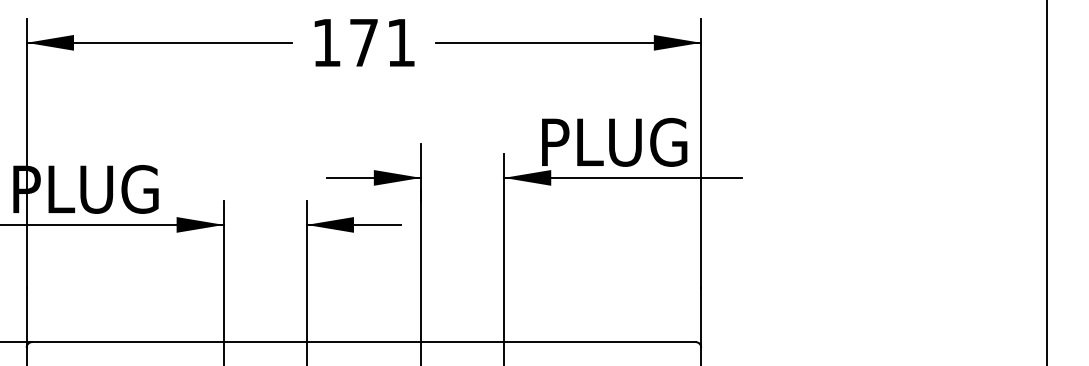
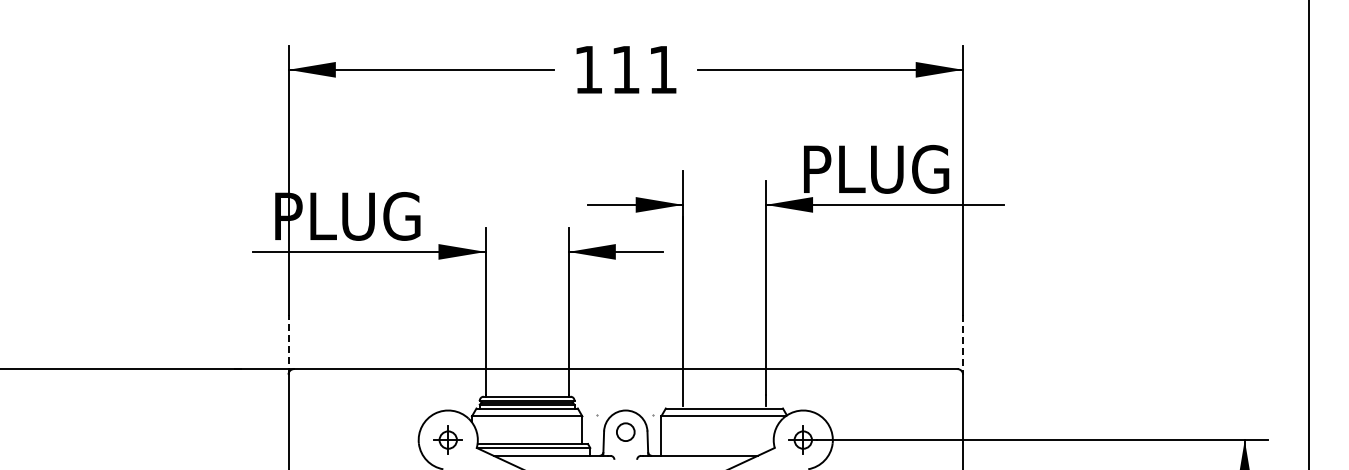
text: (363, 42) -> (625, 69), 171 -> 111
line: (26, 318) -> (288, 345), solid -> dashed
line: (701, 318) -> (963, 345), solid -> dashed

